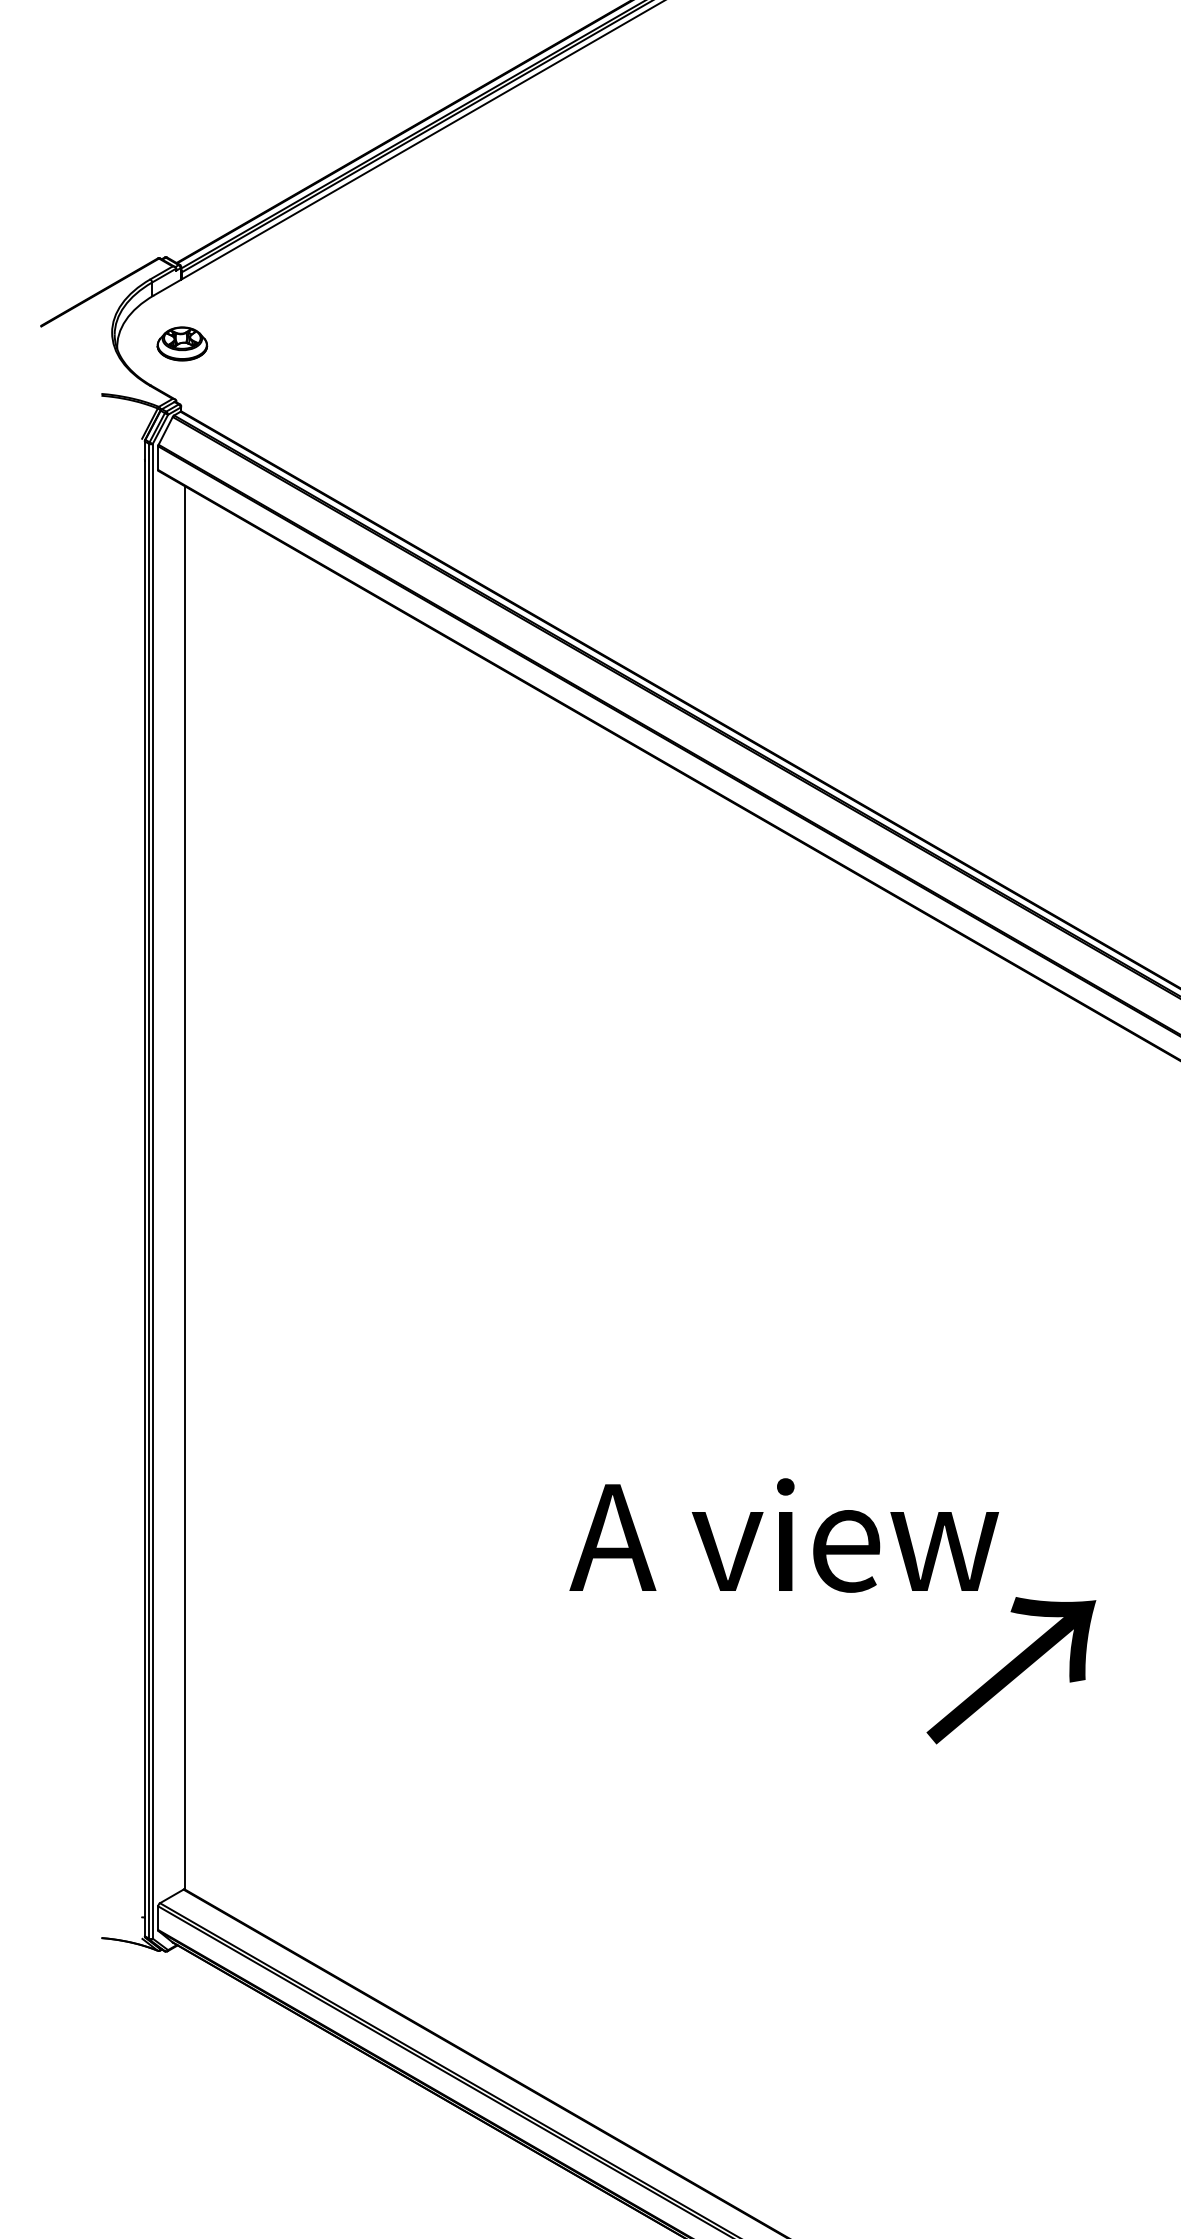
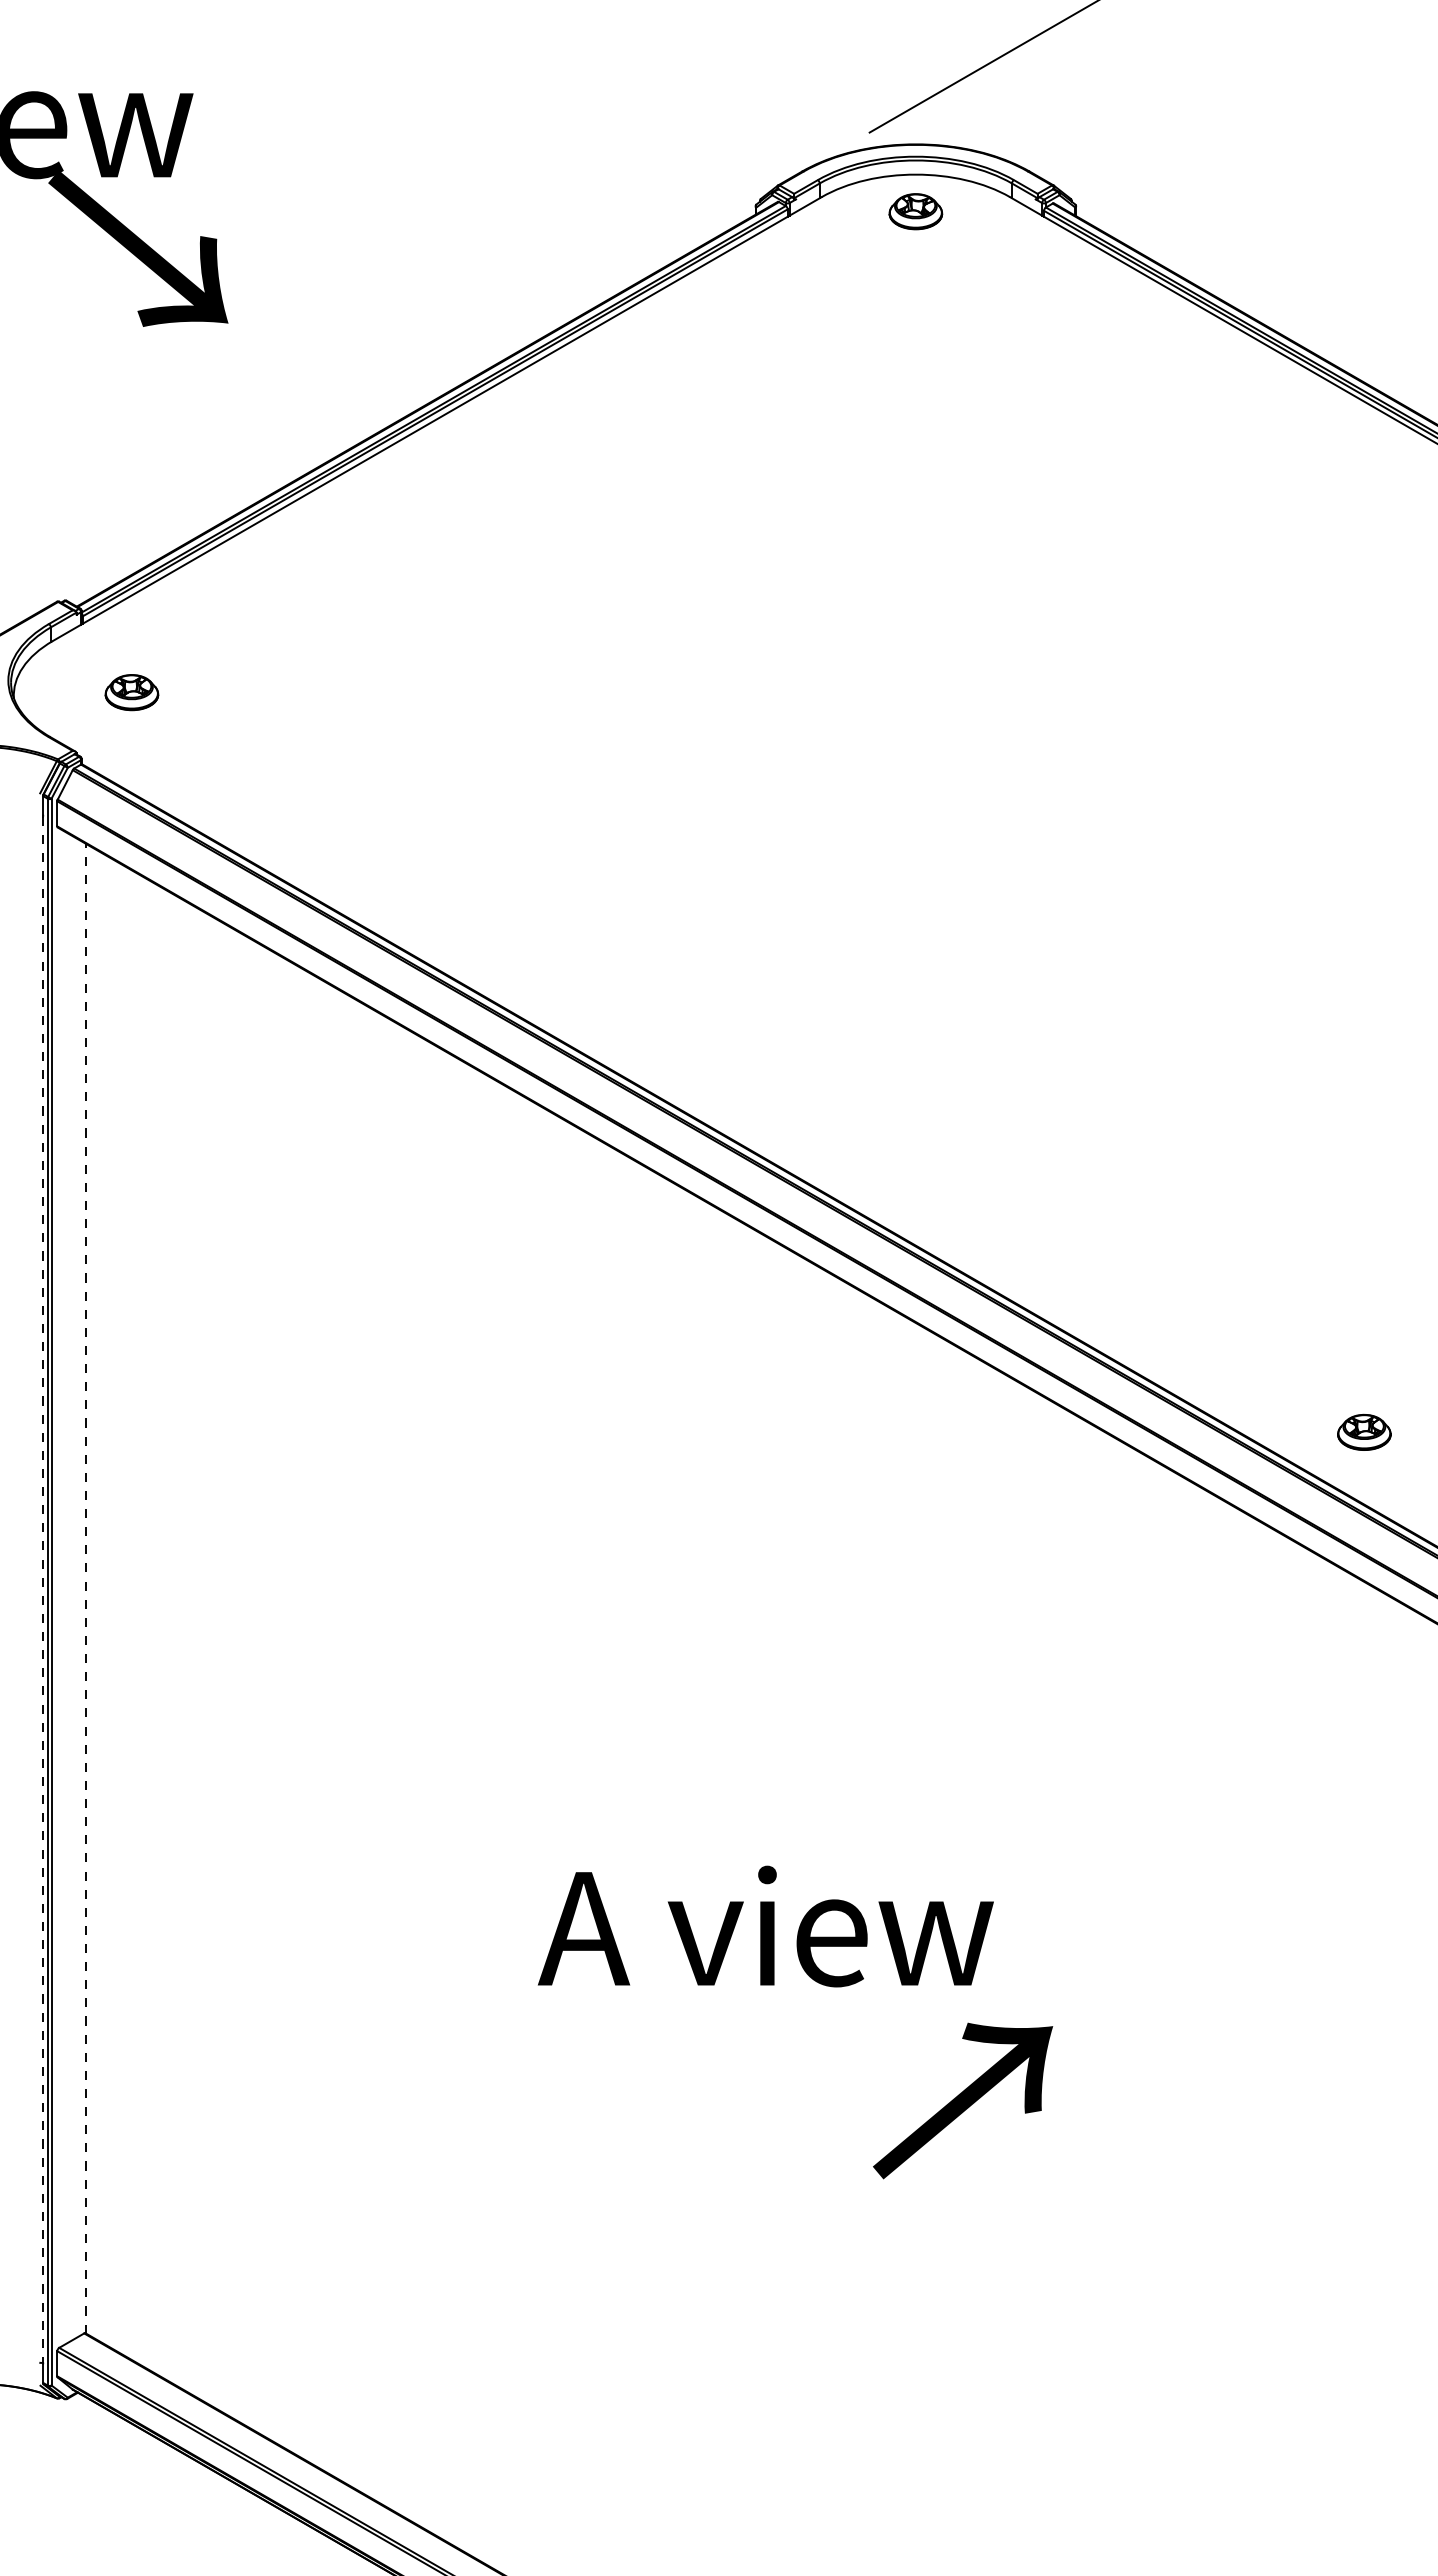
part: (181, 343) -> (131, 692), moved
line: (185, 1187) -> (86, 1588), solid -> dashed
line: (145, 1188) -> (43, 1589), solid -> dashed
text: (783, 1535) -> (765, 1926), moved

